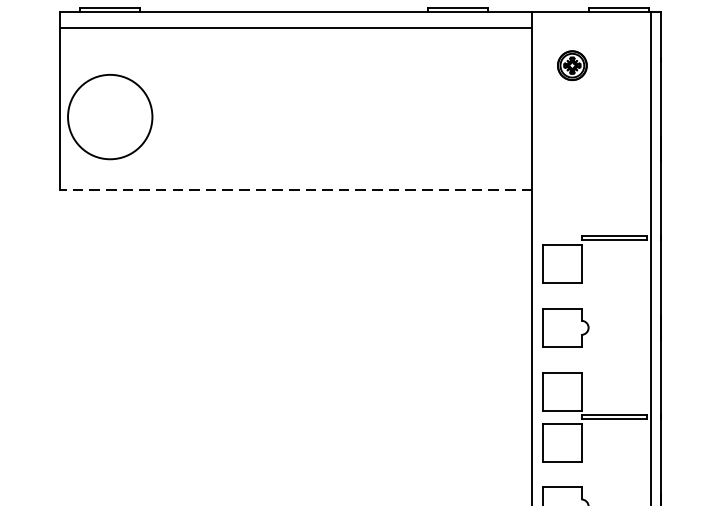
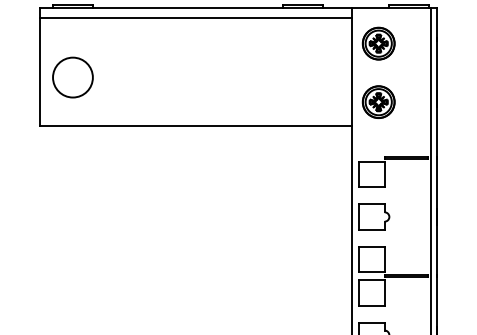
part: (572, 65) -> (378, 43), size x1.67
circle: (109, 116) -> (72, 77), size x0.71
part: (572, 153) -> (378, 101), added
line: (295, 191) -> (195, 126), dashed -> solid

